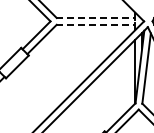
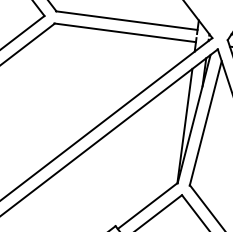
line: (96, 18) -> (127, 21), dashed -> solid
line: (96, 24) -> (126, 32), dashed -> solid

